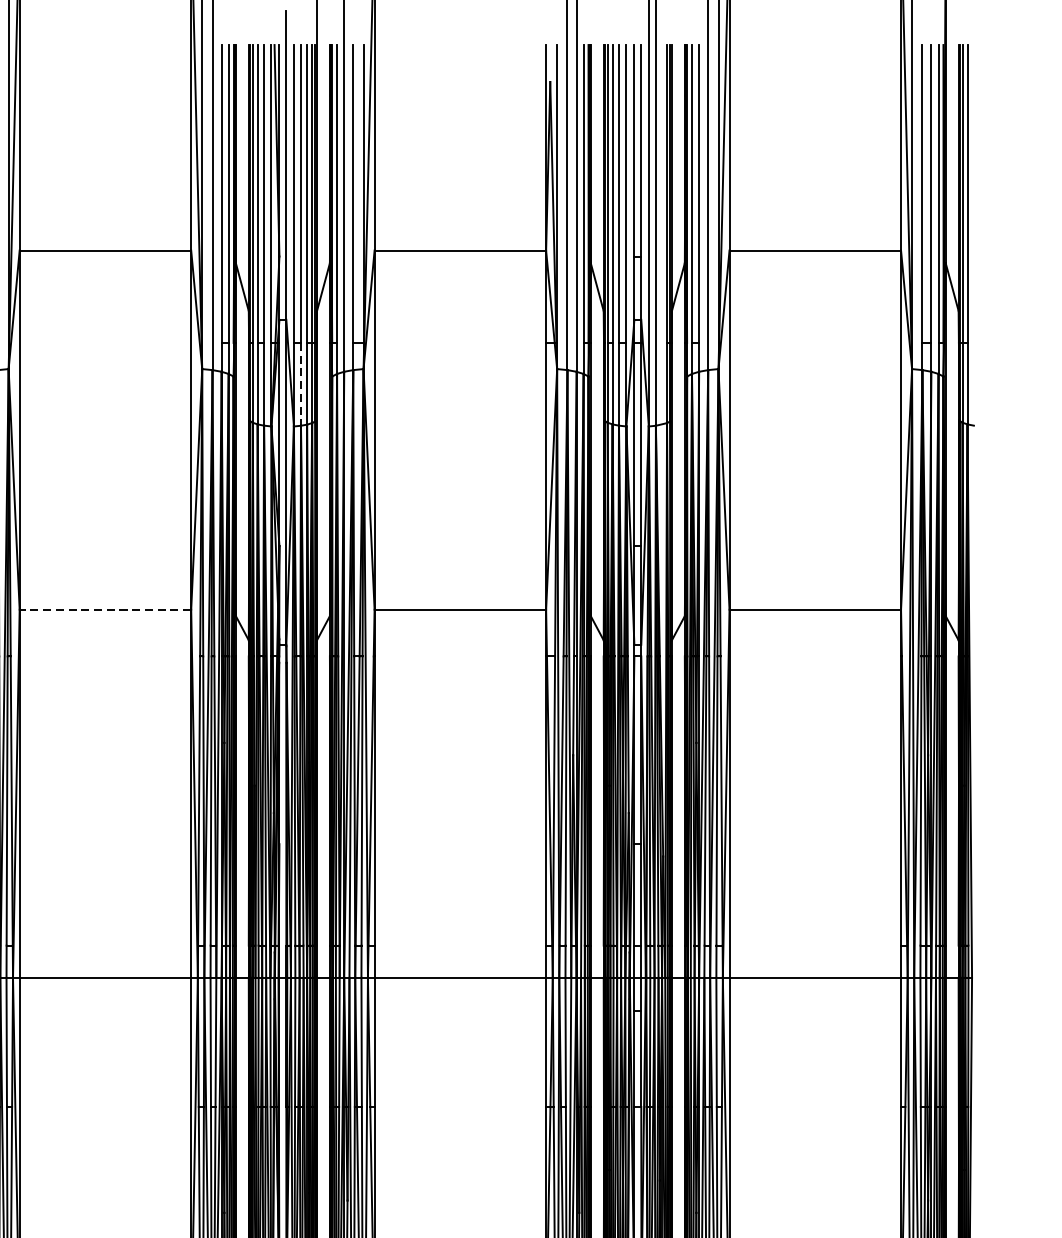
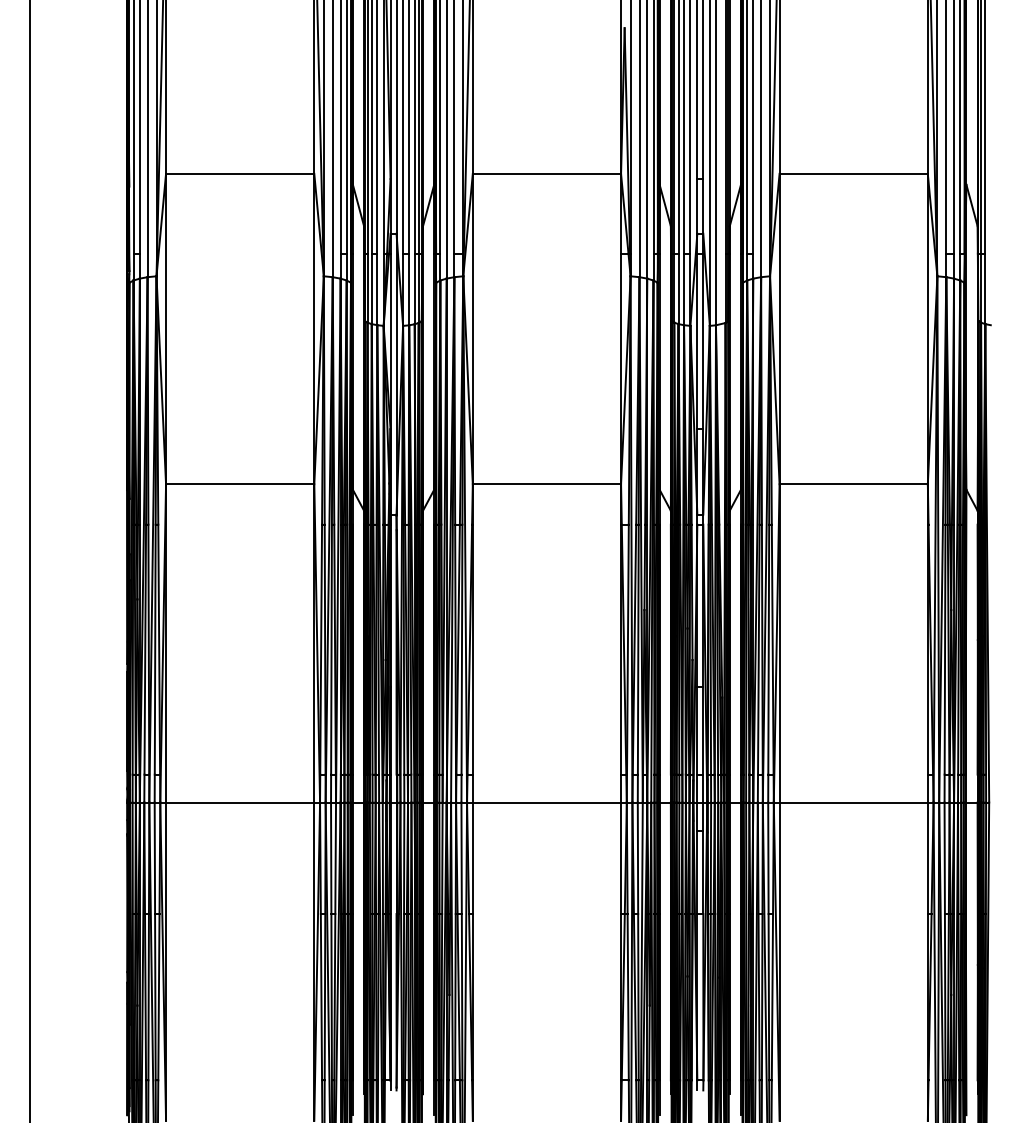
line: (301, 384) -> (409, 289), dashed -> solid
line: (104, 609) -> (239, 484), dashed -> solid

